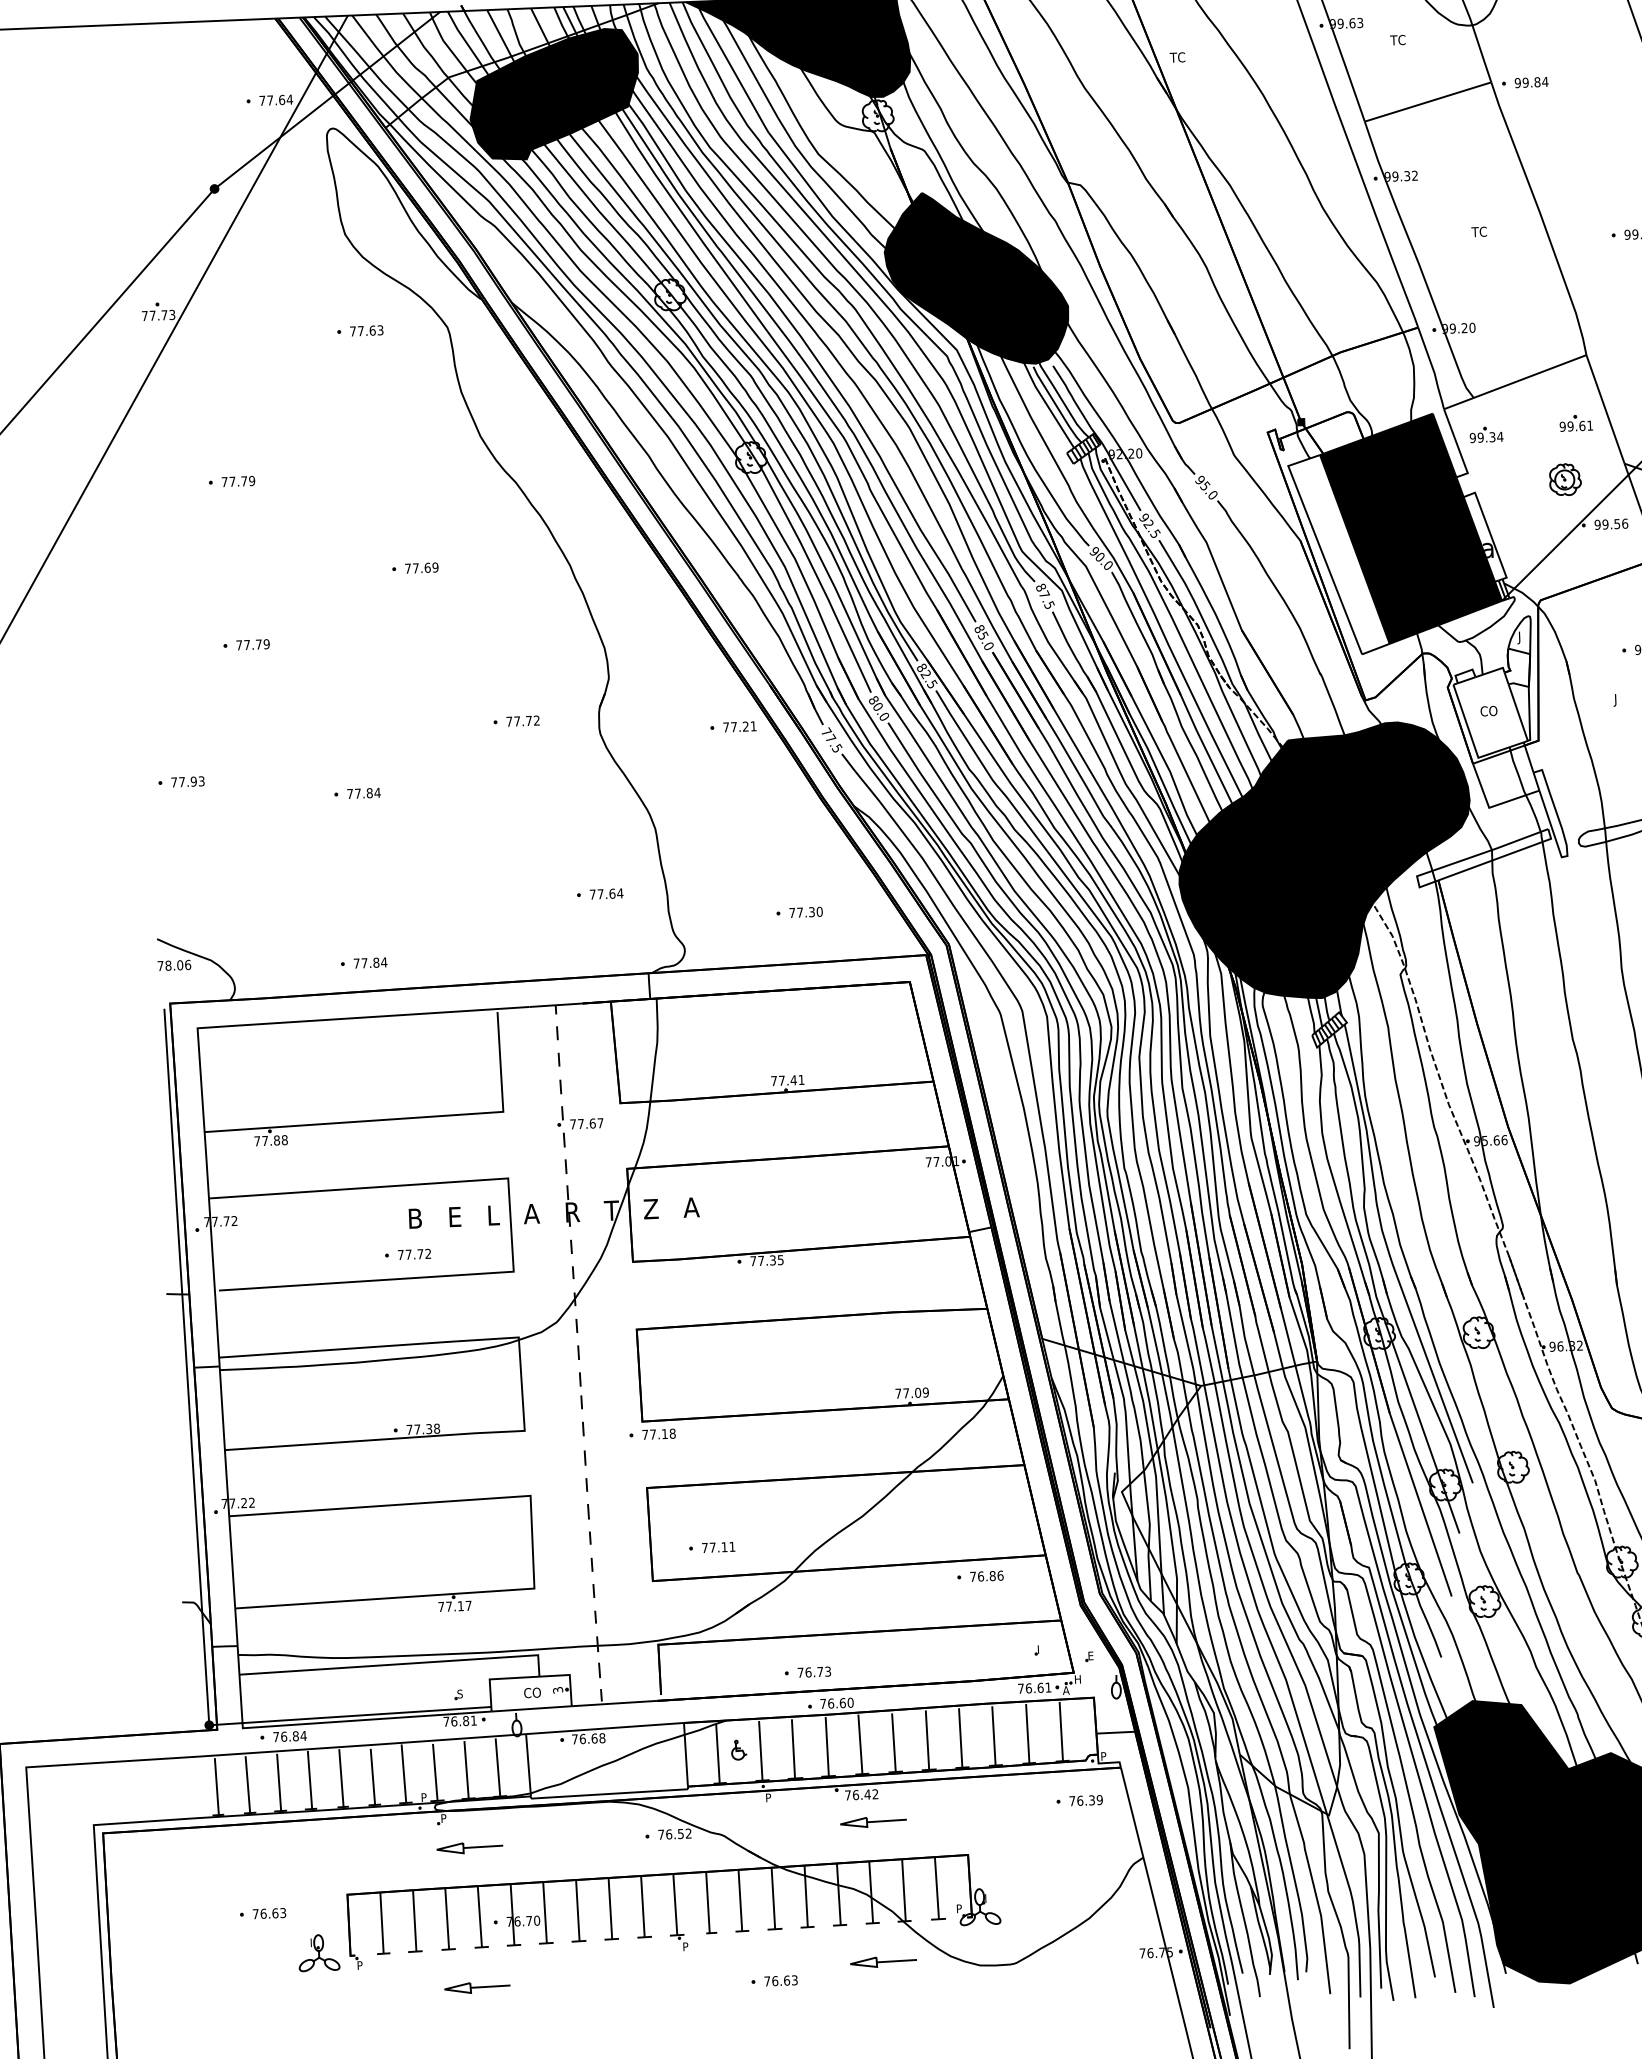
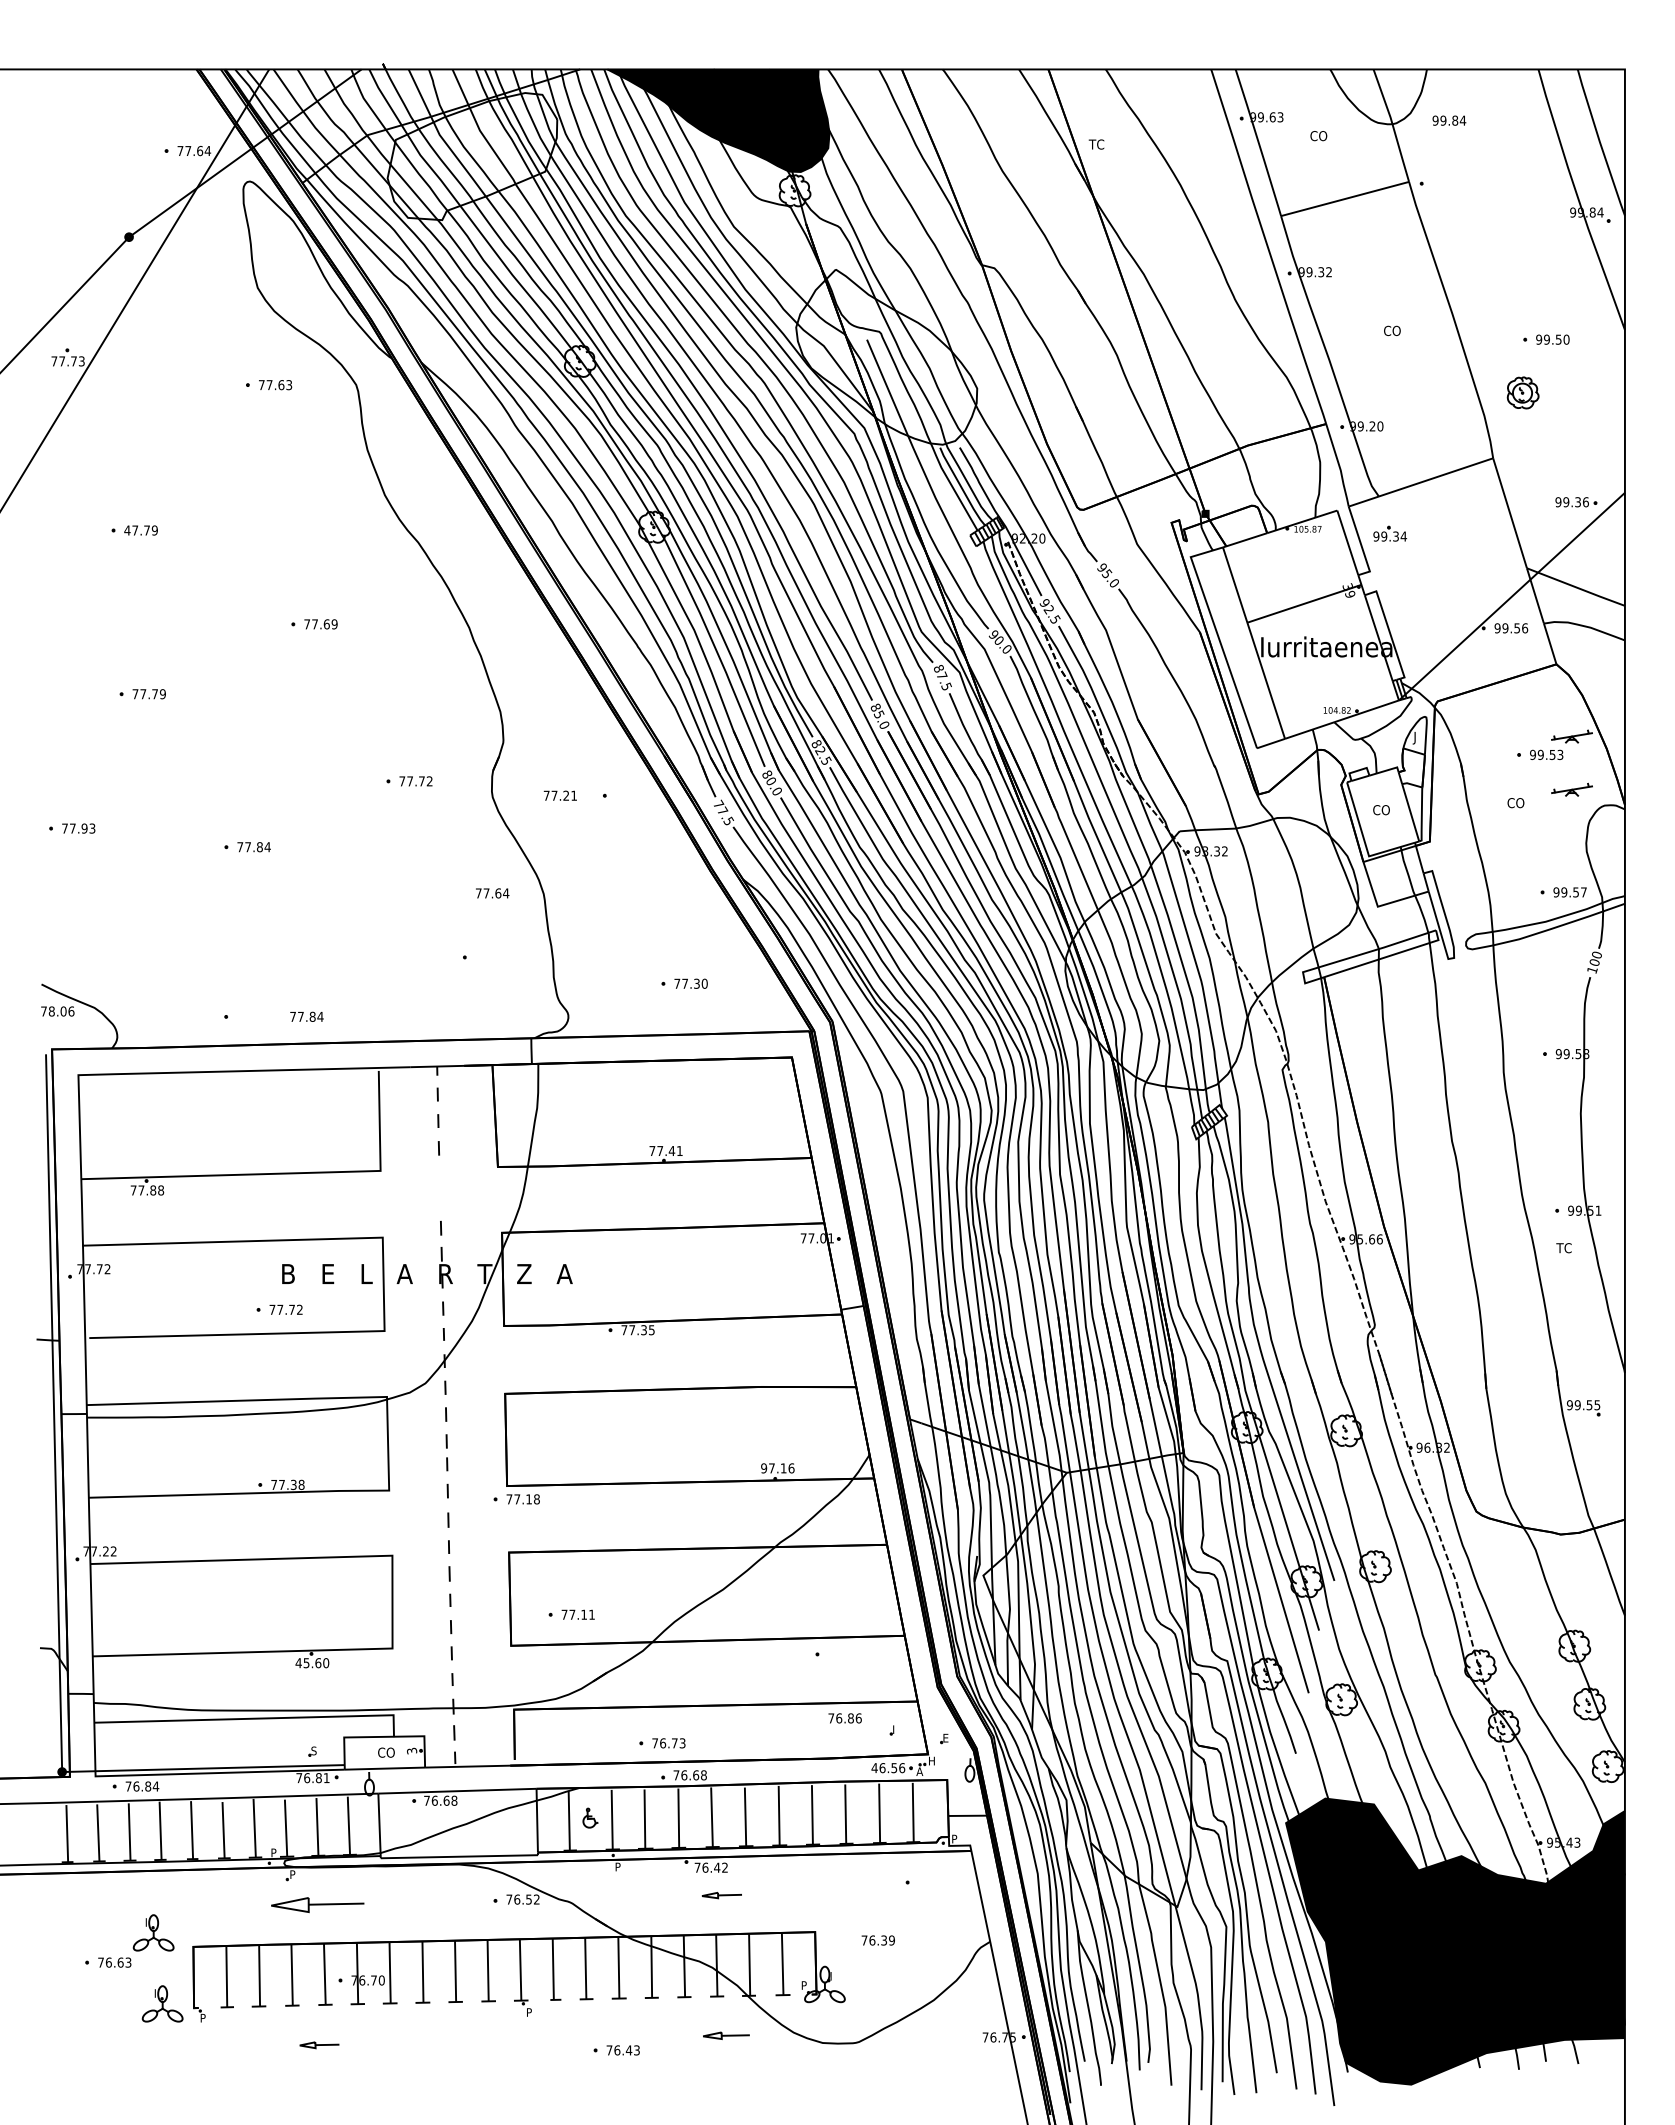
text: (1398, 40) -> (1318, 136), TC -> CO
text: (1531, 82) -> (1449, 120), moved
fill: (554, 94) -> (472, 156), removed
text: (1479, 231) -> (1391, 330), TC -> CO
fill: (976, 277) -> (886, 356), removed
part: (1575, 422) -> (1479, 525), removed
part: (1564, 479) -> (1522, 392), moved
text: (224, 482) -> (127, 530), 77.79 -> 47.79
fill: (1410, 528) -> (1310, 624), removed
text: (1622, 700) -> (1515, 804), J -> CO
text: (738, 726) -> (559, 795), moved
fill: (1324, 861) -> (1211, 953), removed
text: (606, 894) -> (492, 893), moved
text: (370, 962) -> (306, 1016), moved
part: (580, 1125) -> (457, 1187), removed
text: (911, 1393) -> (777, 1468), 77.09 -> 97.16
text: (986, 1576) -> (844, 1718), moved
text: (455, 1606) -> (312, 1663), 77.17 -> 45.60
text: (1034, 1688) -> (888, 1768), 76.61 -> 46.56
text: (850, 1702) -> (703, 1775), 76.60 -> 76.68
text: (1085, 1800) -> (877, 1940), moved
part: (873, 1822) -> (721, 1895), size x0.6
part: (469, 1848) -> (317, 1905), size x1.4
part: (306, 1881) -> (153, 1932), added
part: (883, 1961) -> (726, 2035), size x0.7
text: (786, 1980) -> (628, 2050), 76.63 -> 76.43
part: (477, 1988) -> (319, 2045), size x0.6

